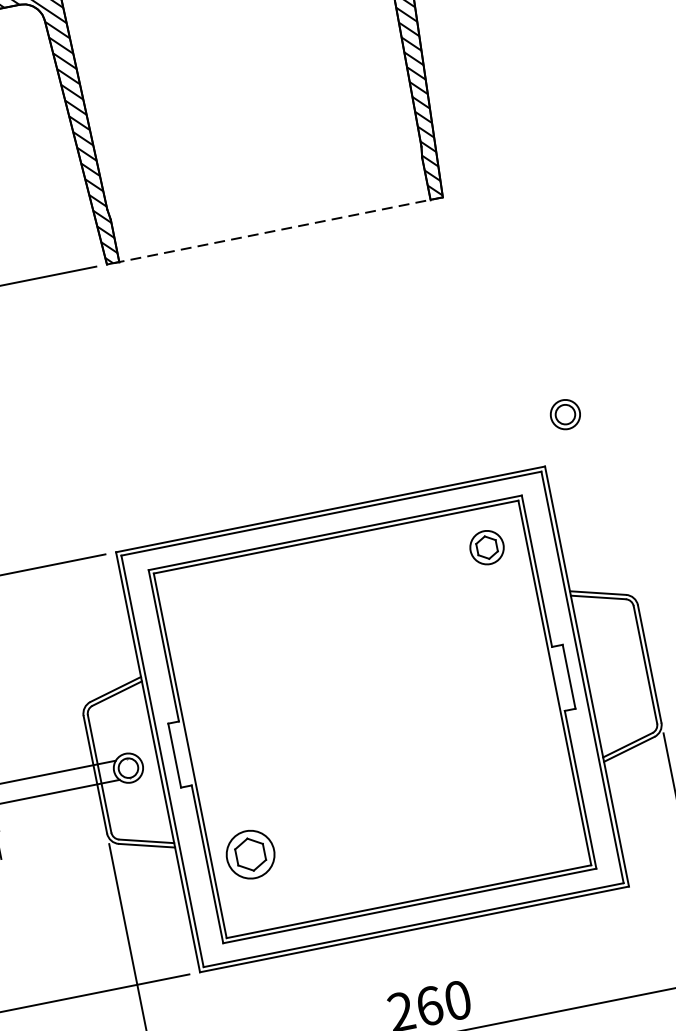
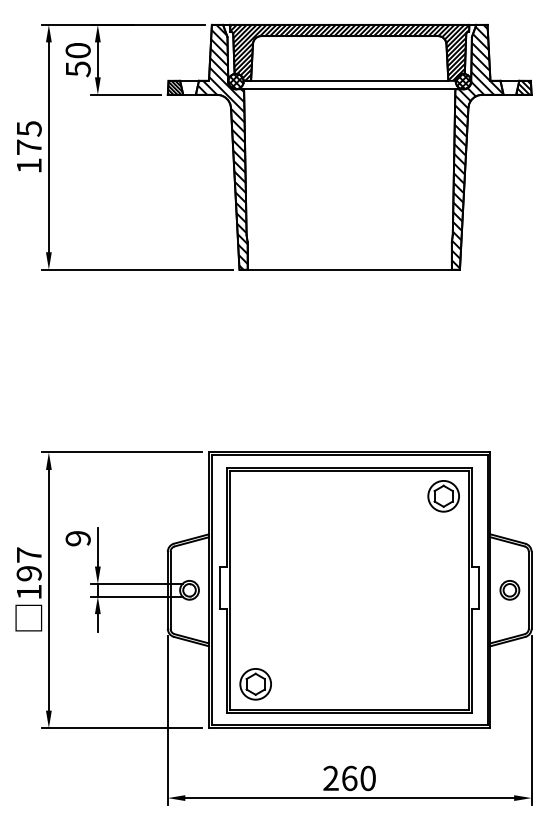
line: (274, 230) -> (349, 269), dashed -> solid
part: (564, 415) -> (509, 590), moved
part: (486, 547) -> (443, 496), size x1.43
part: (250, 855) -> (255, 684), moved

